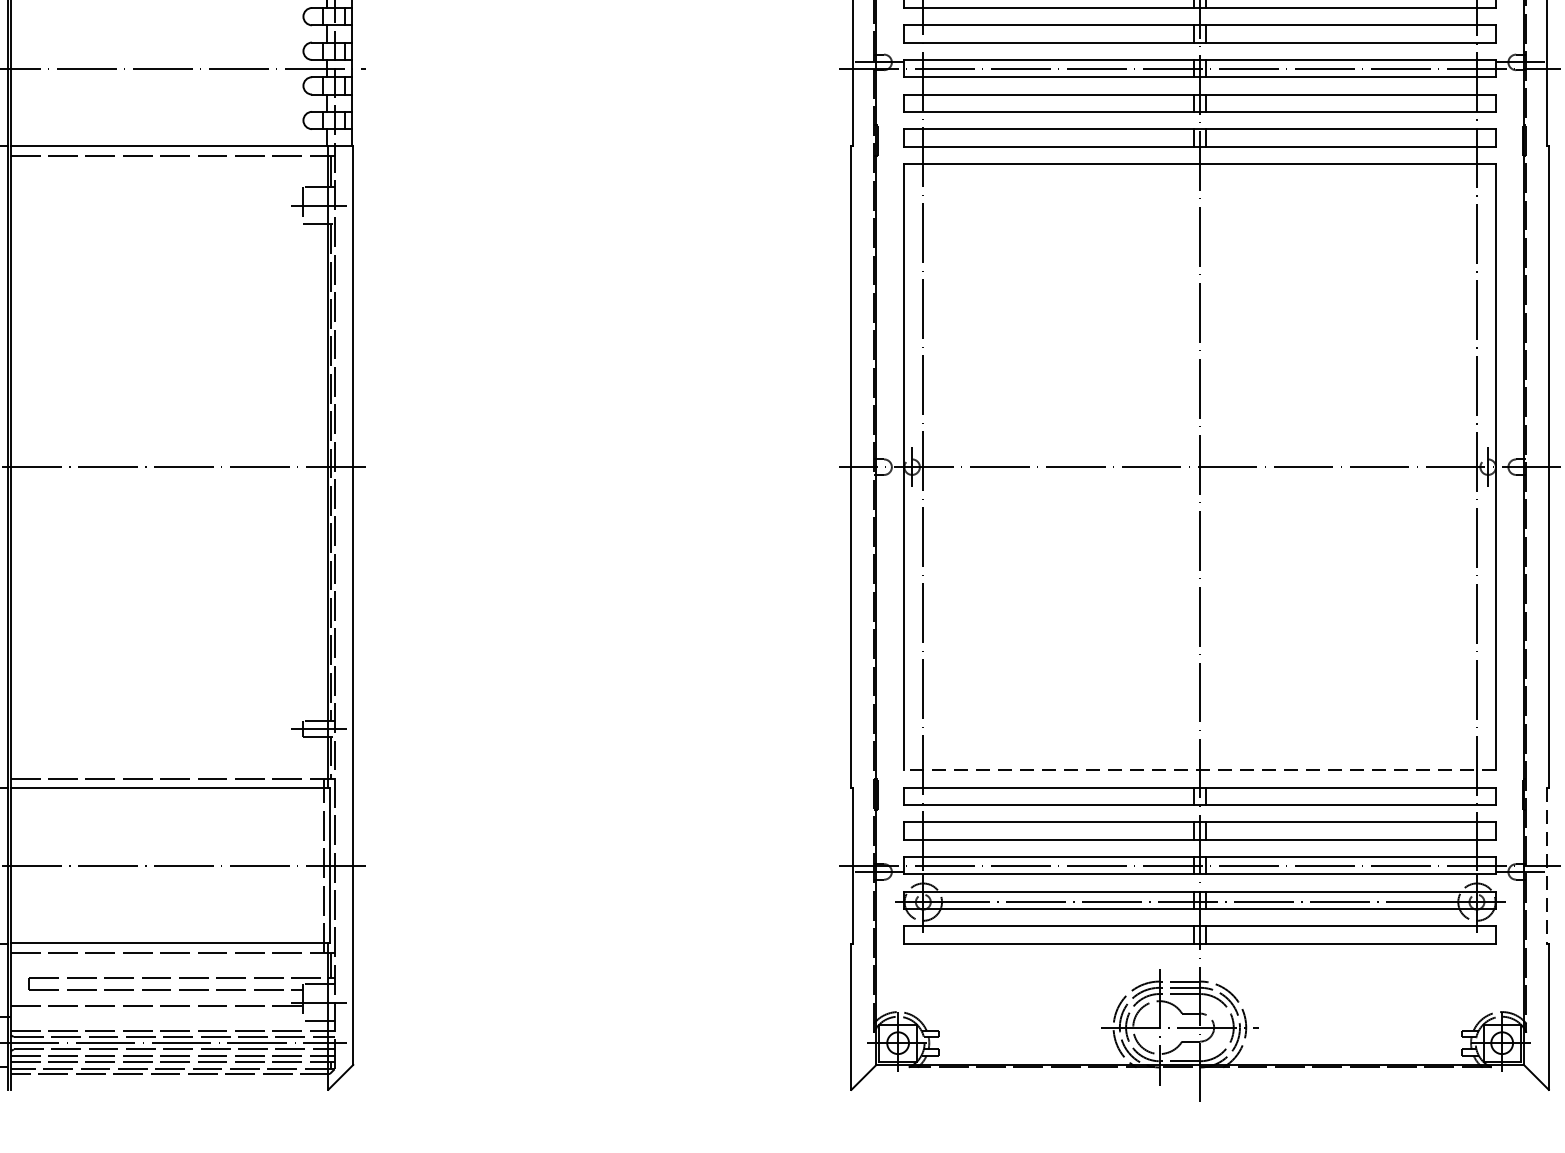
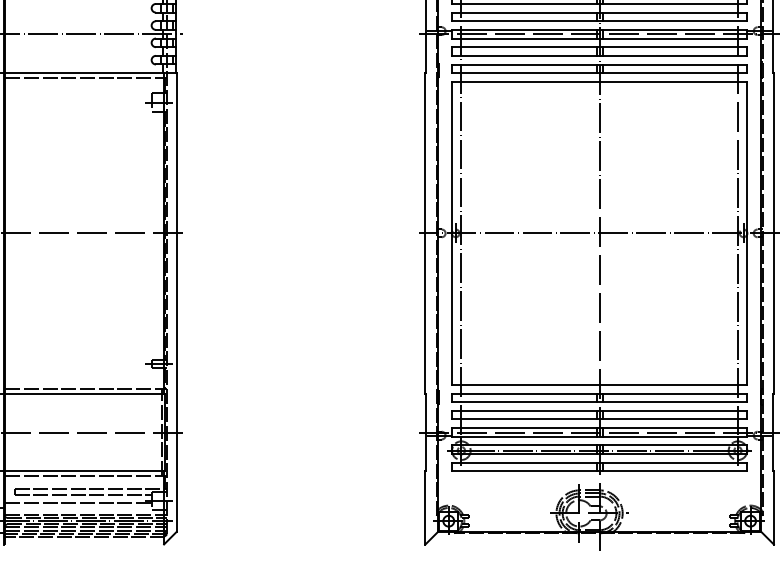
line: (1199, 769) -> (599, 384), dashed -> solid
line: (1548, 865) -> (773, 432), dashed -> solid

